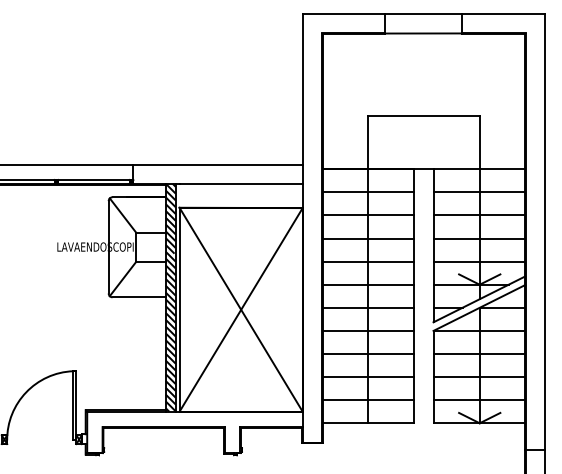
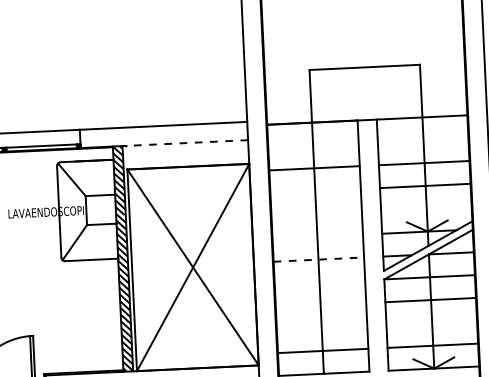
line: (241, 183) -> (187, 142), solid -> dashed
line: (368, 192) -> (313, 145), removed
line: (479, 192) -> (423, 140), removed
line: (368, 238) -> (315, 191), removed
line: (368, 261) -> (316, 213), removed
line: (479, 261) -> (426, 208), removed
line: (368, 284) -> (317, 236), removed
line: (368, 307) -> (318, 259), solid -> dashed
line: (368, 330) -> (319, 282), removed
line: (368, 354) -> (321, 305), removed
line: (368, 377) -> (322, 328), removed
line: (479, 377) -> (431, 323), removed

